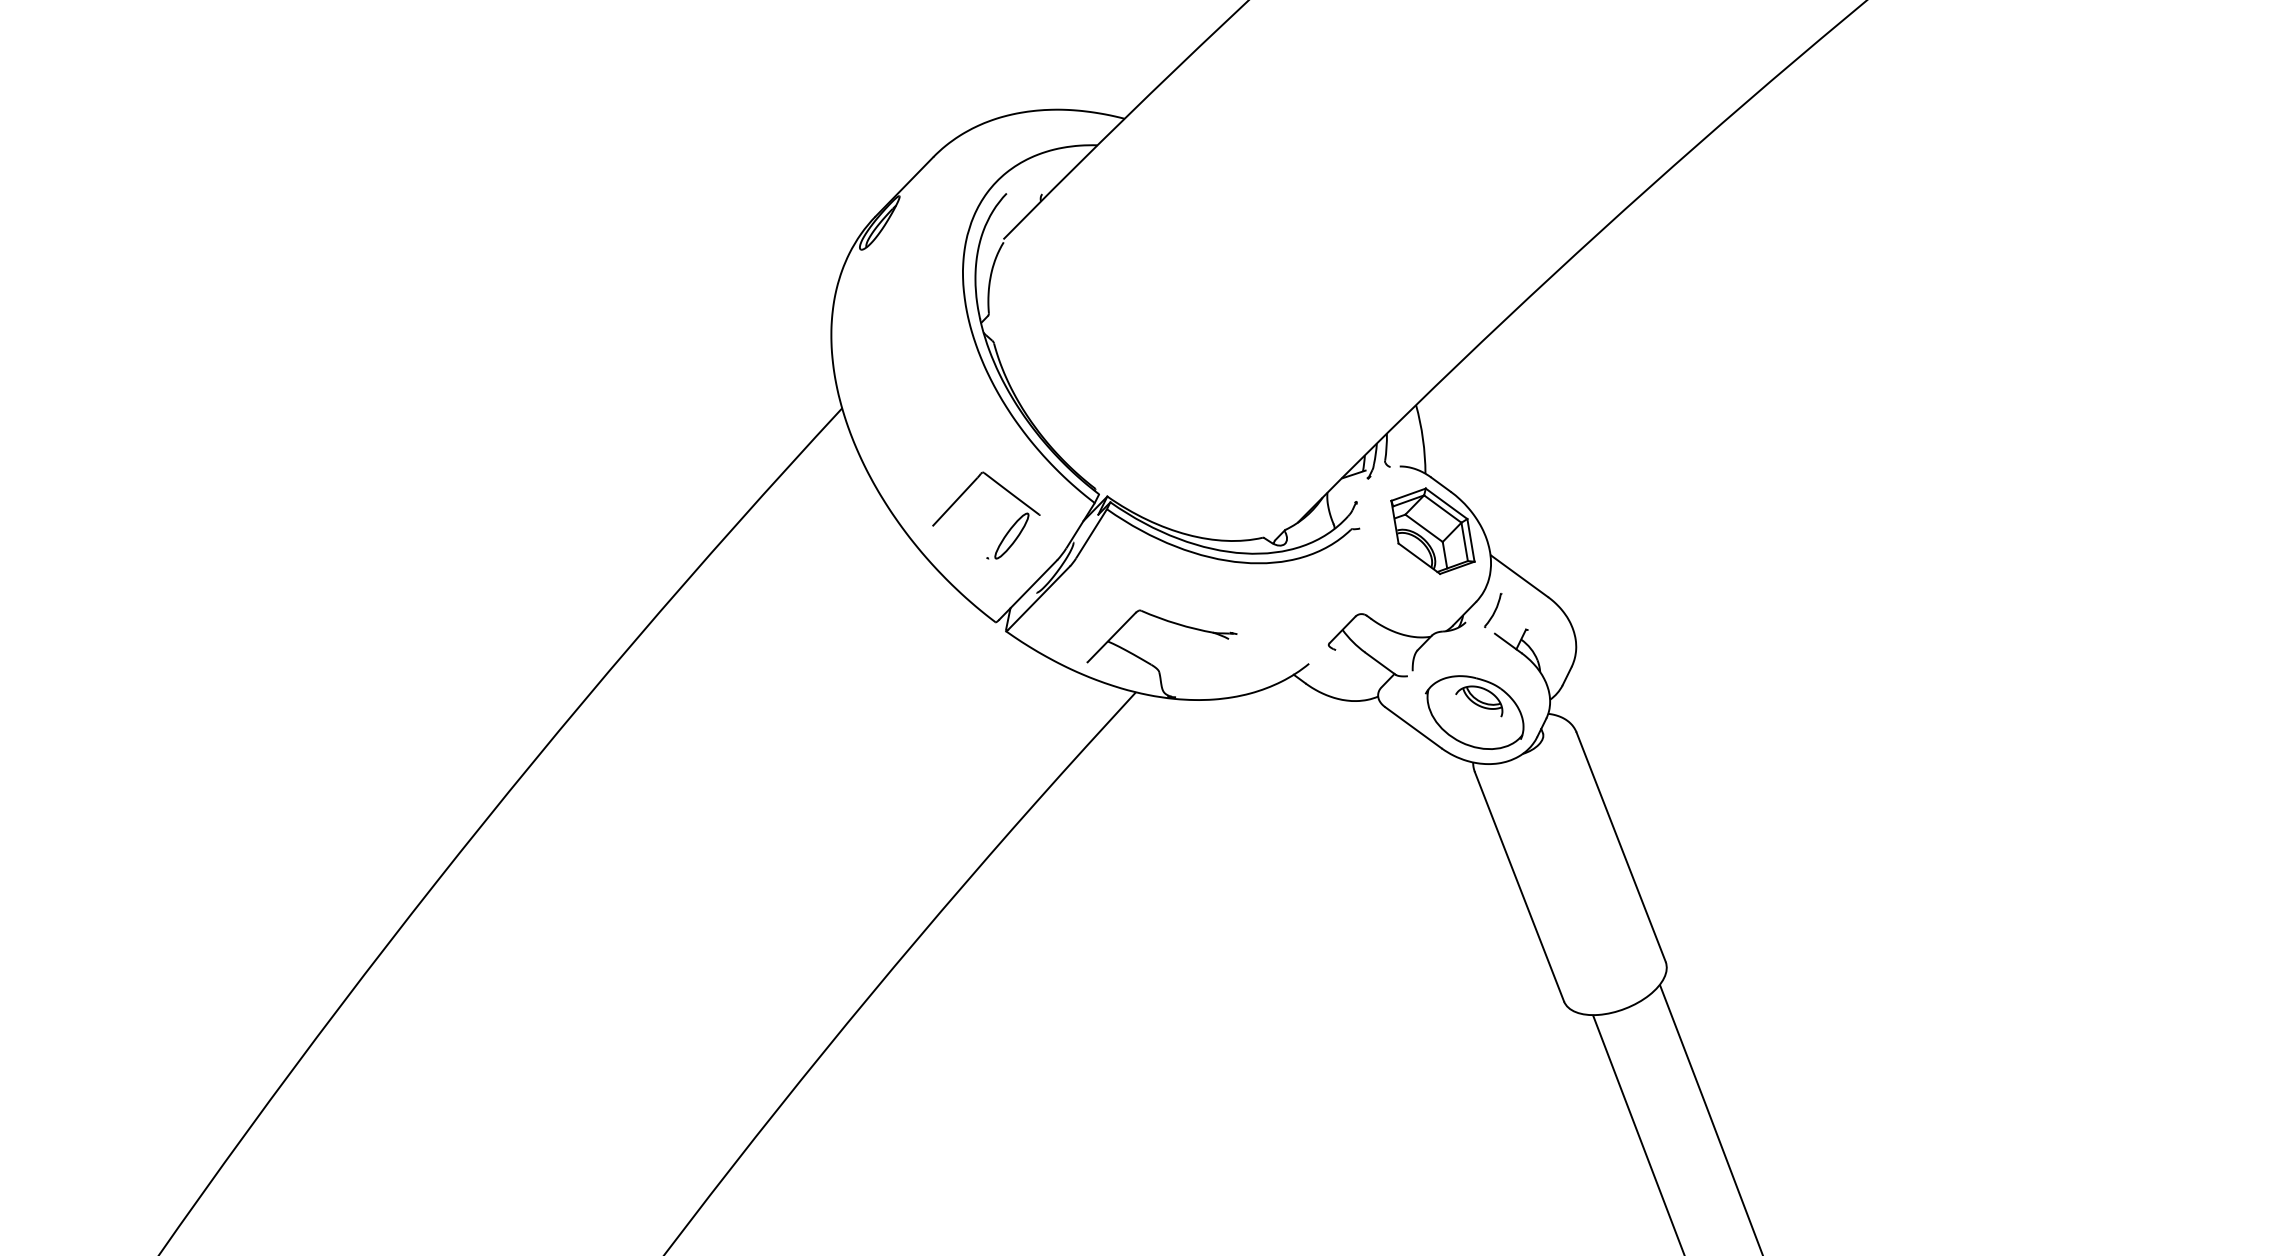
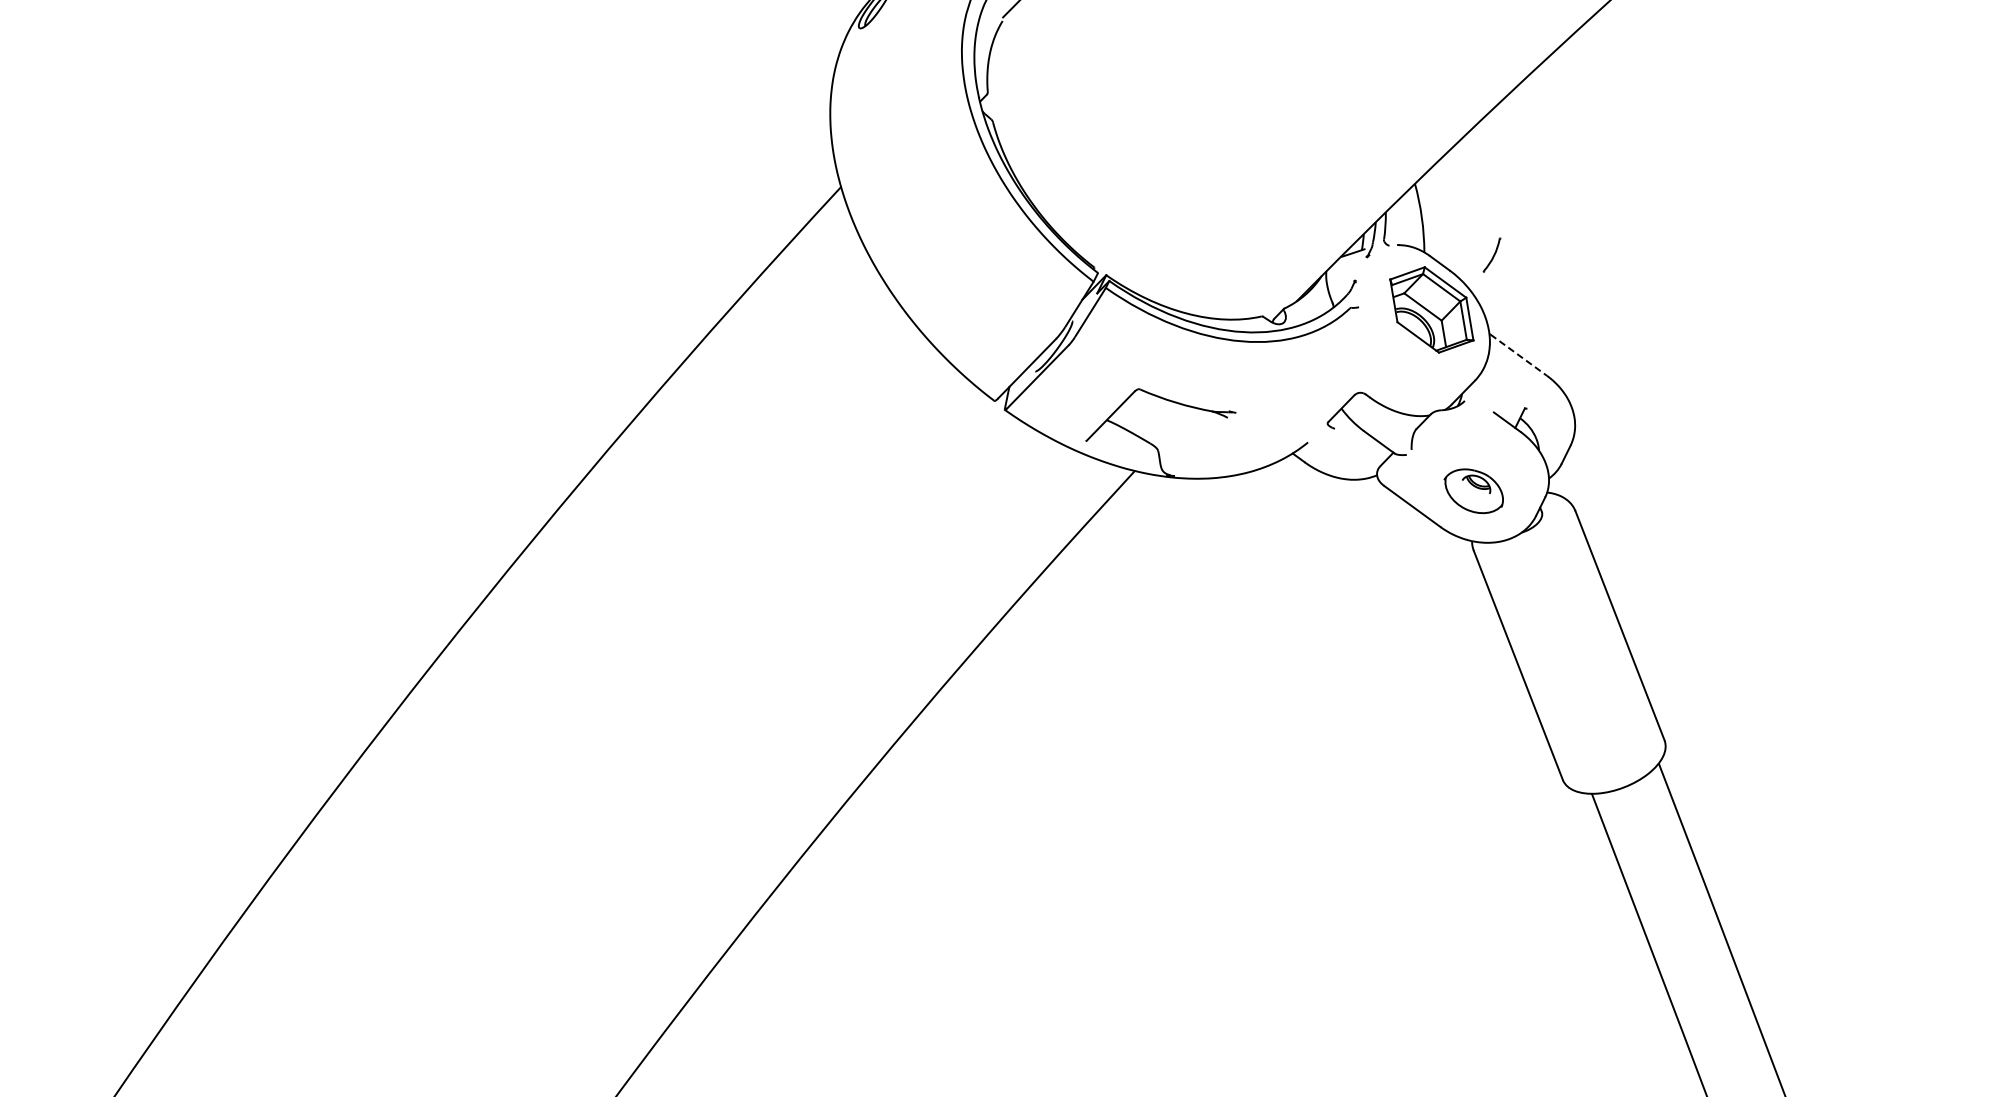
part: (1006, 532) -> (1005, 311), removed
line: (1519, 576) -> (1518, 355), solid -> dashed
part: (1493, 610) -> (1492, 255), moved
part: (1474, 712) -> (1473, 491), size x0.6

